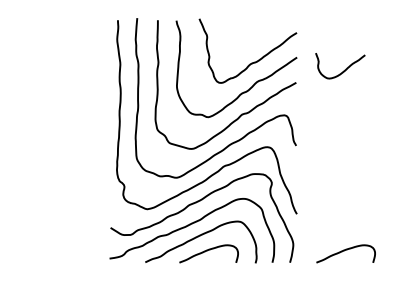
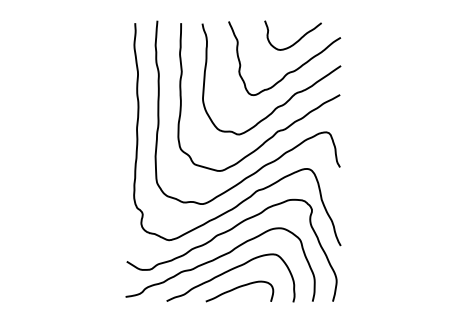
curve: (344, 69) -> (297, 39), moved
curve: (344, 251) -> (395, 288), removed

